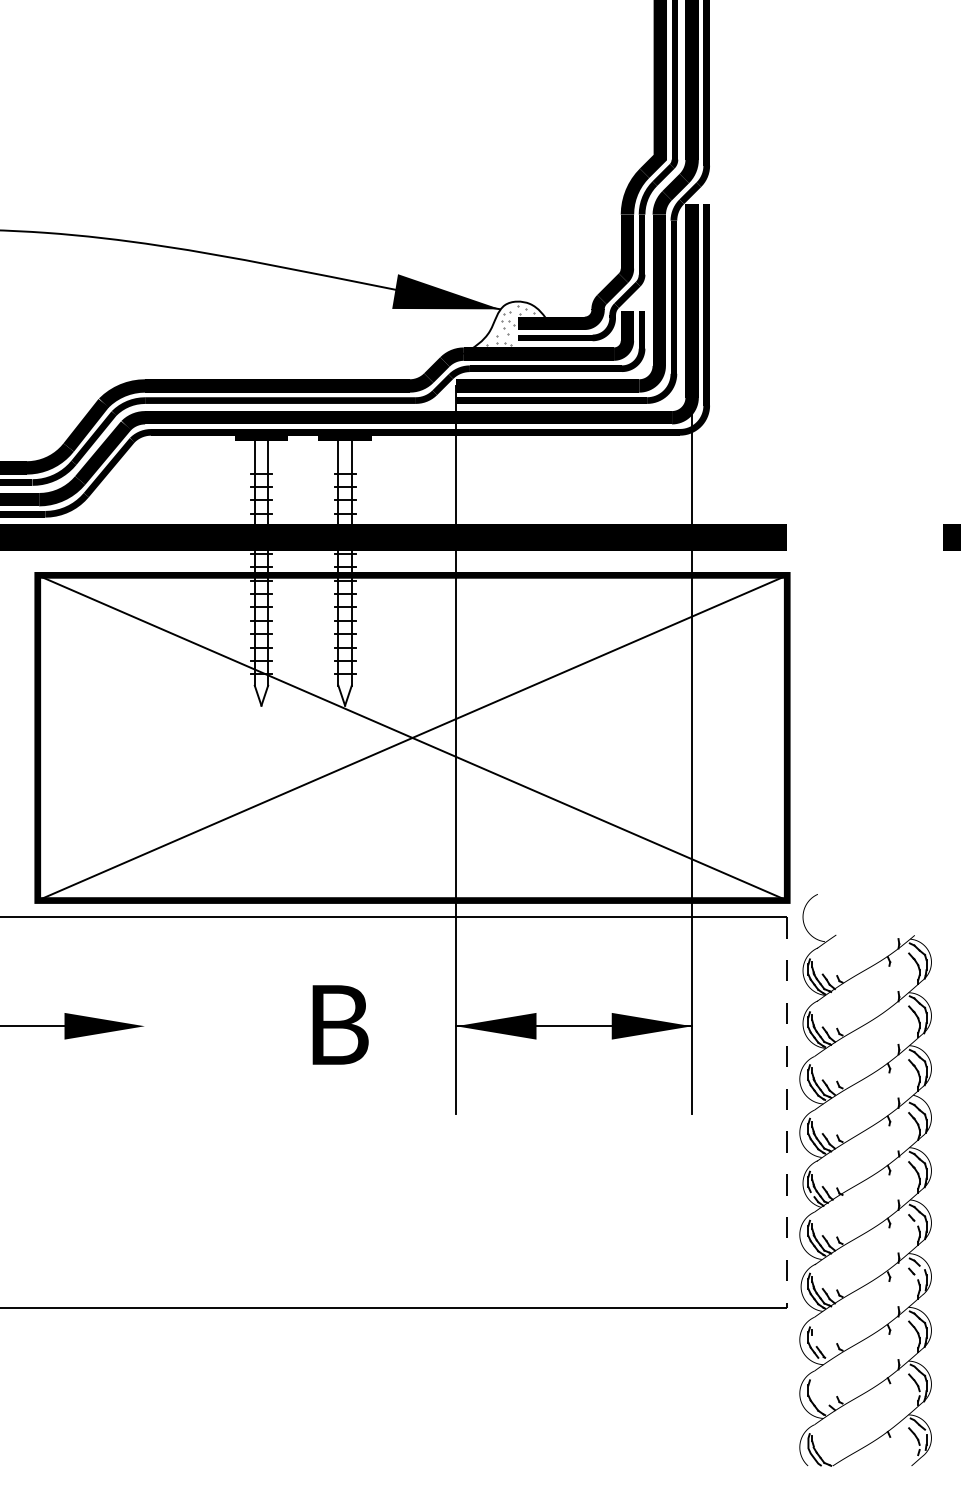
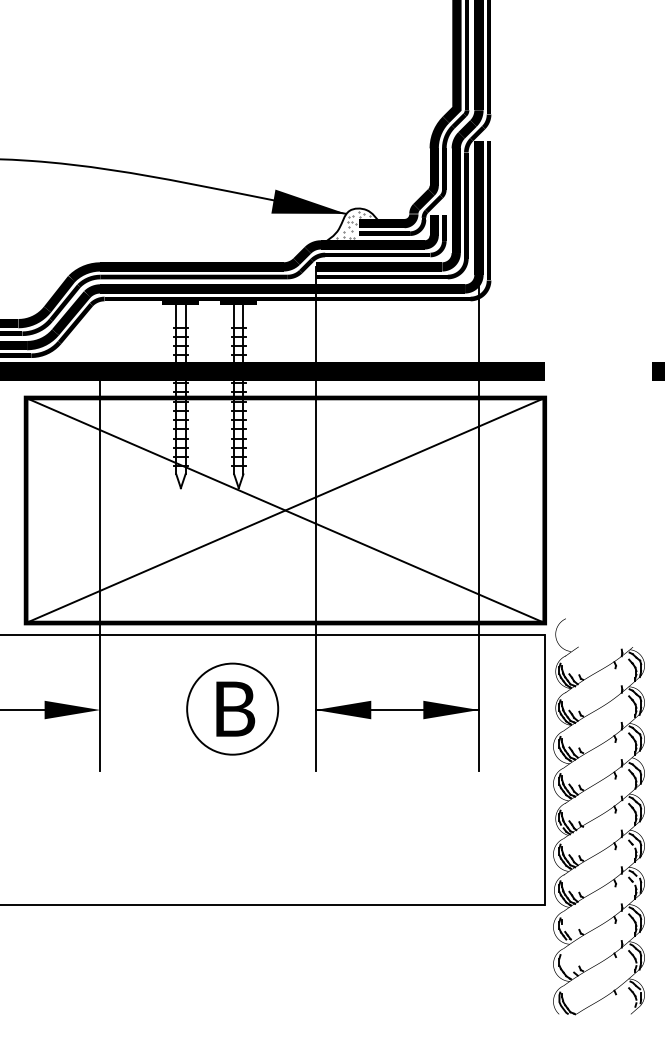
line: (145, 830) -> (100, 574), added
circle: (336, 1024) -> (232, 708), added
line: (786, 1113) -> (544, 770), dashed -> solid

